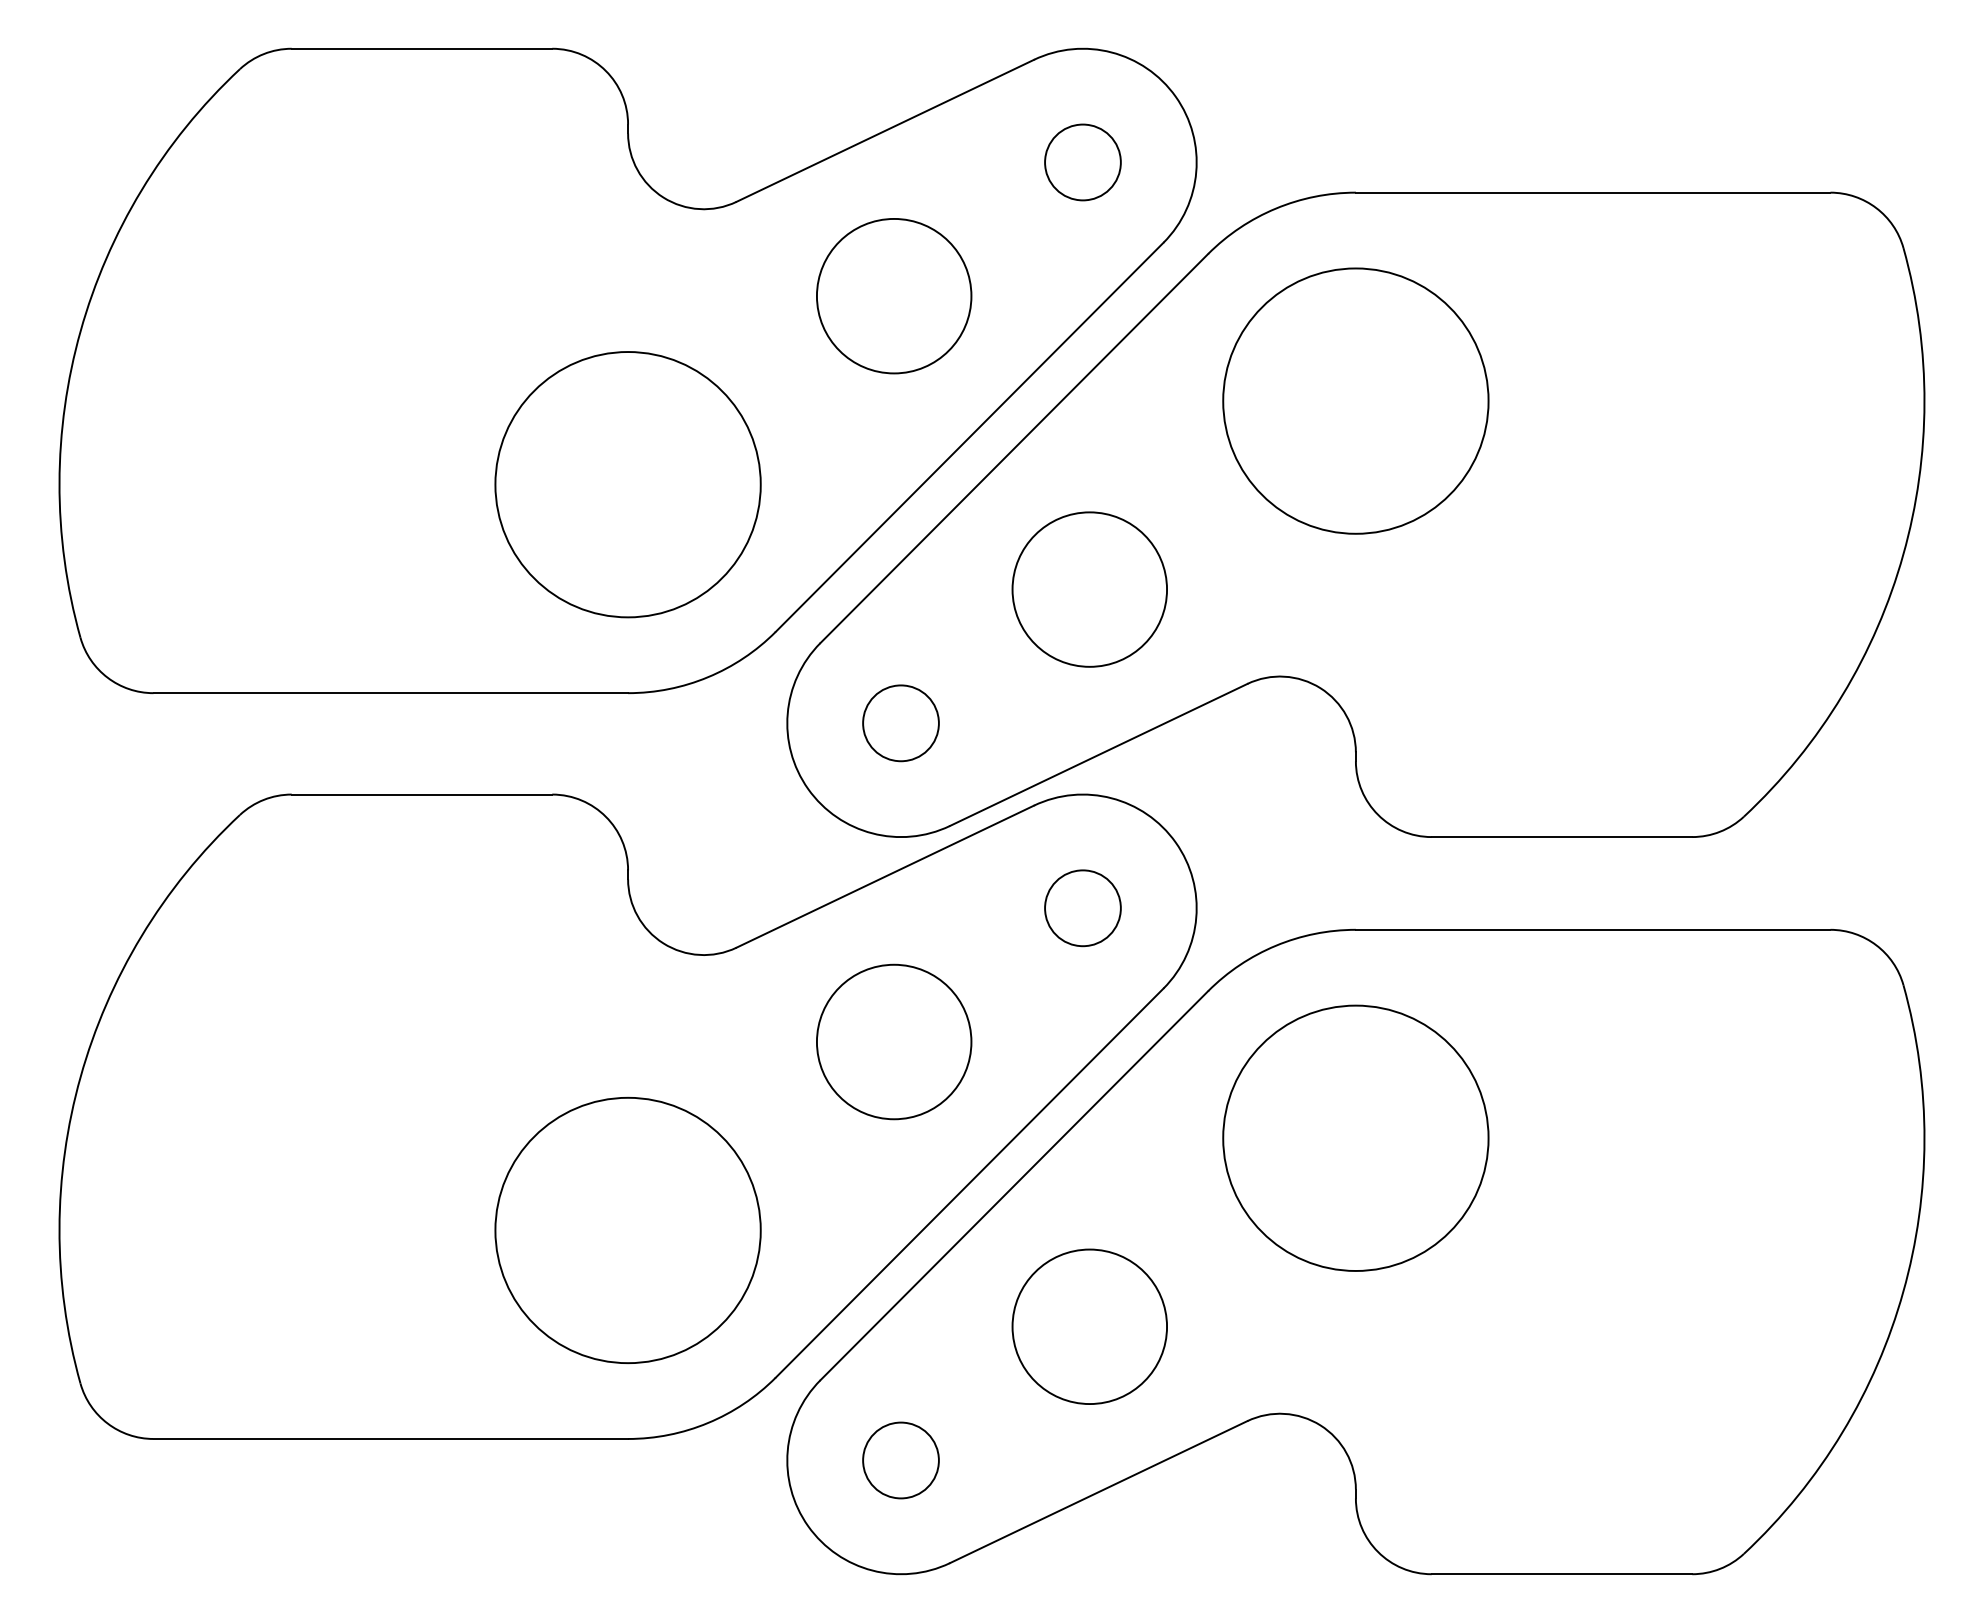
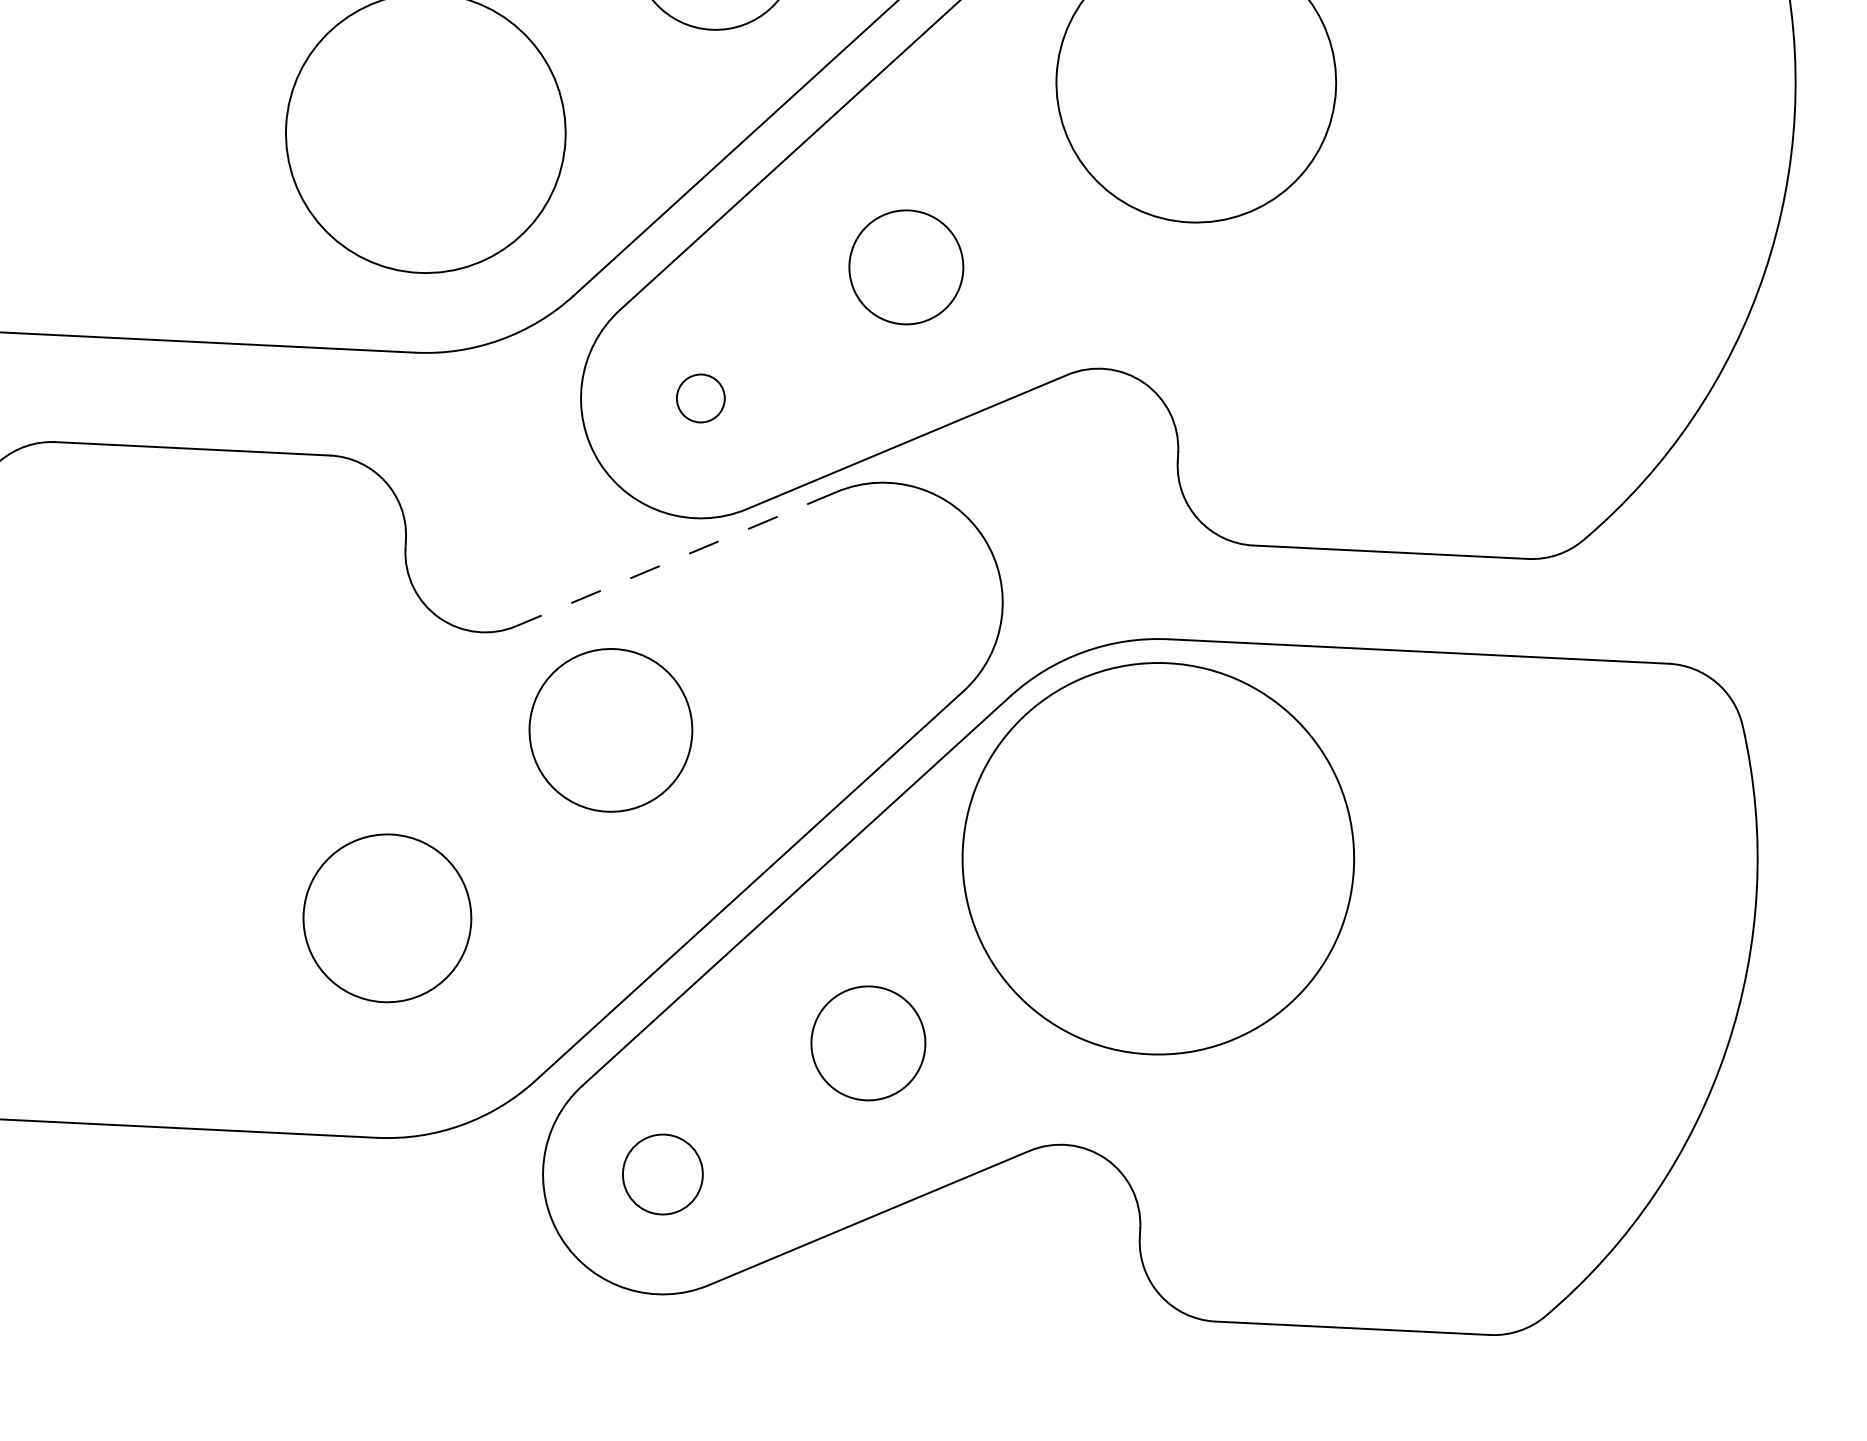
circle: (1089, 589) -> (906, 267), size x0.7
circle: (900, 723) -> (700, 398), size x0.6
line: (885, 876) -> (676, 558), solid -> dashed
circle: (1082, 908) -> (882, 602), removed
circle: (894, 1041) -> (611, 729), moved
circle: (1355, 1137) -> (1157, 857), size x1.4
circle: (627, 1230) -> (386, 918), size x0.6
circle: (1089, 1326) -> (868, 1043), size x0.7

